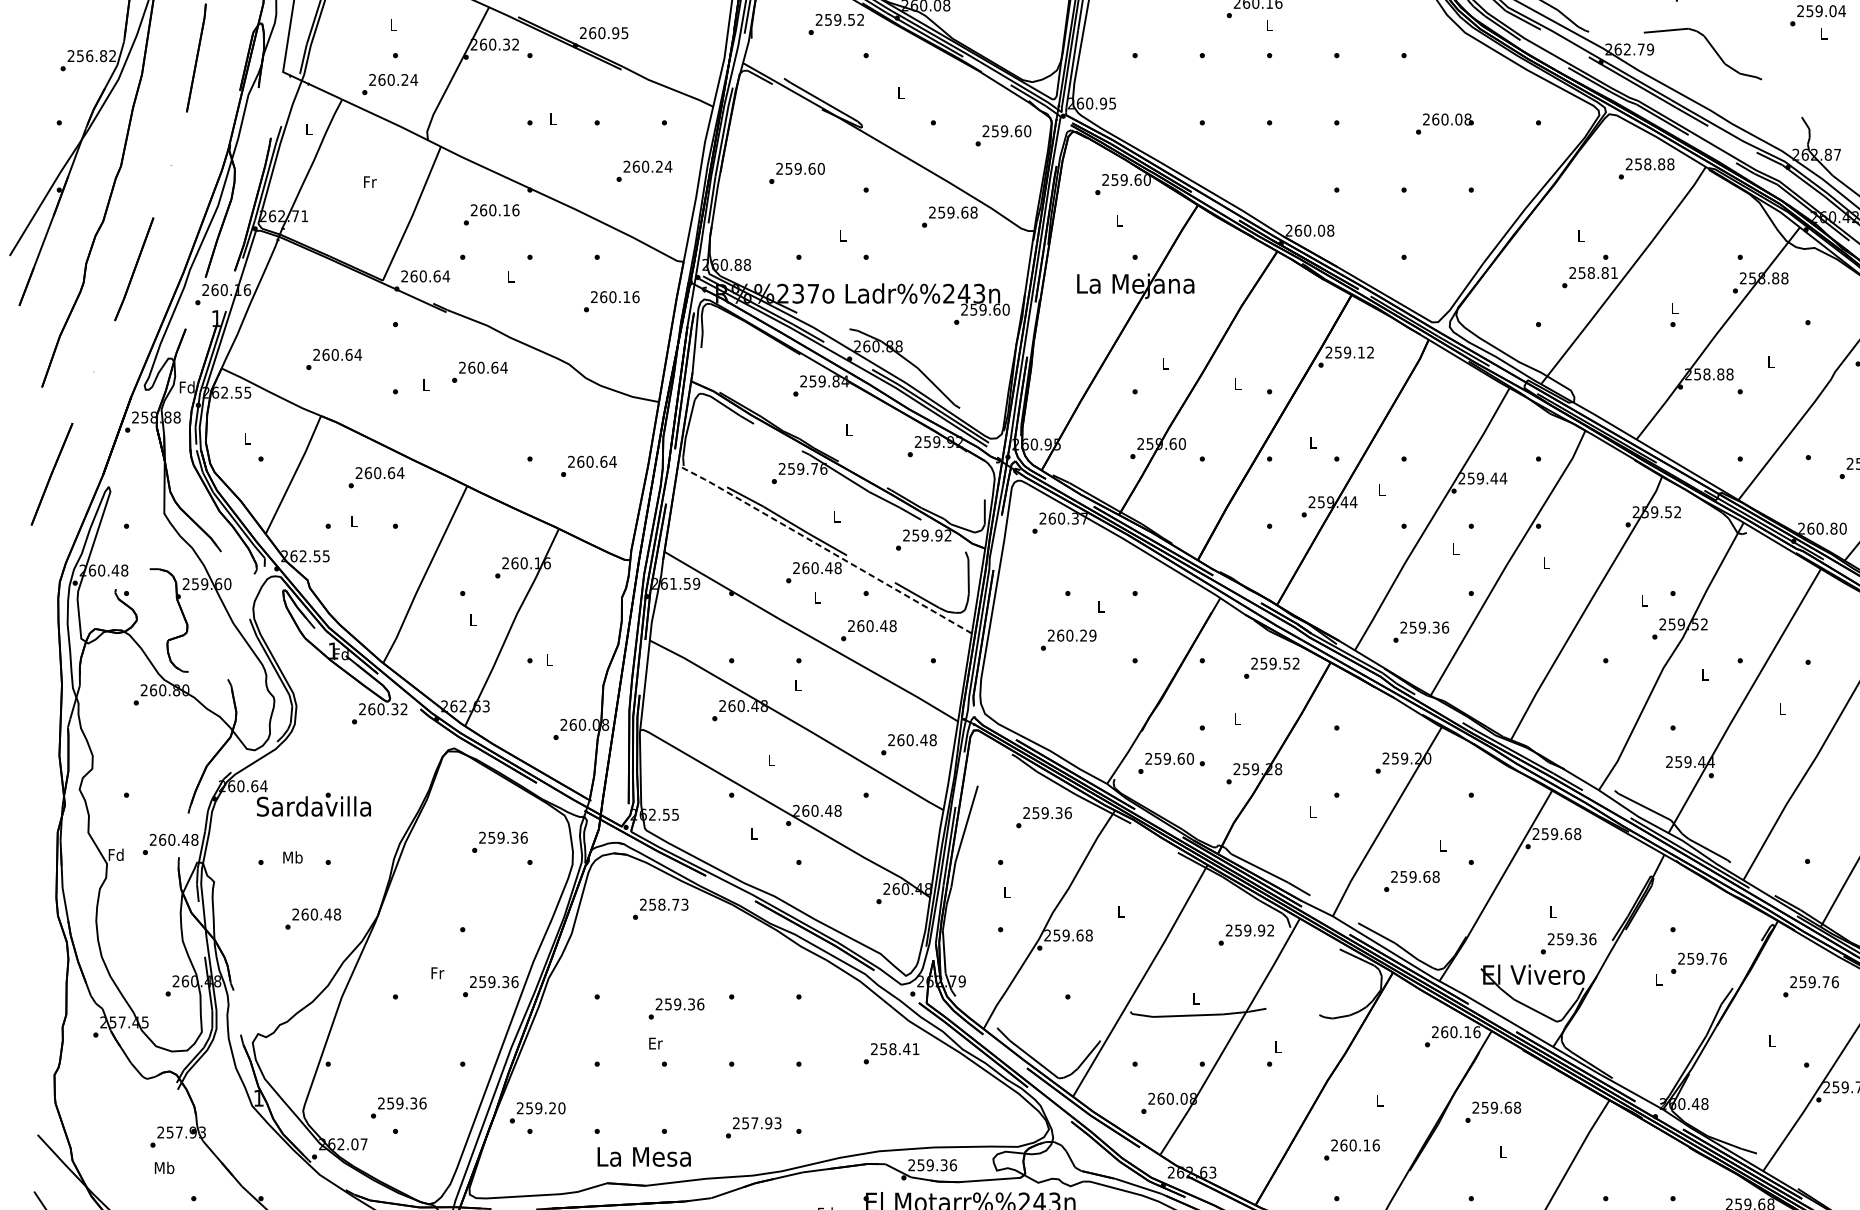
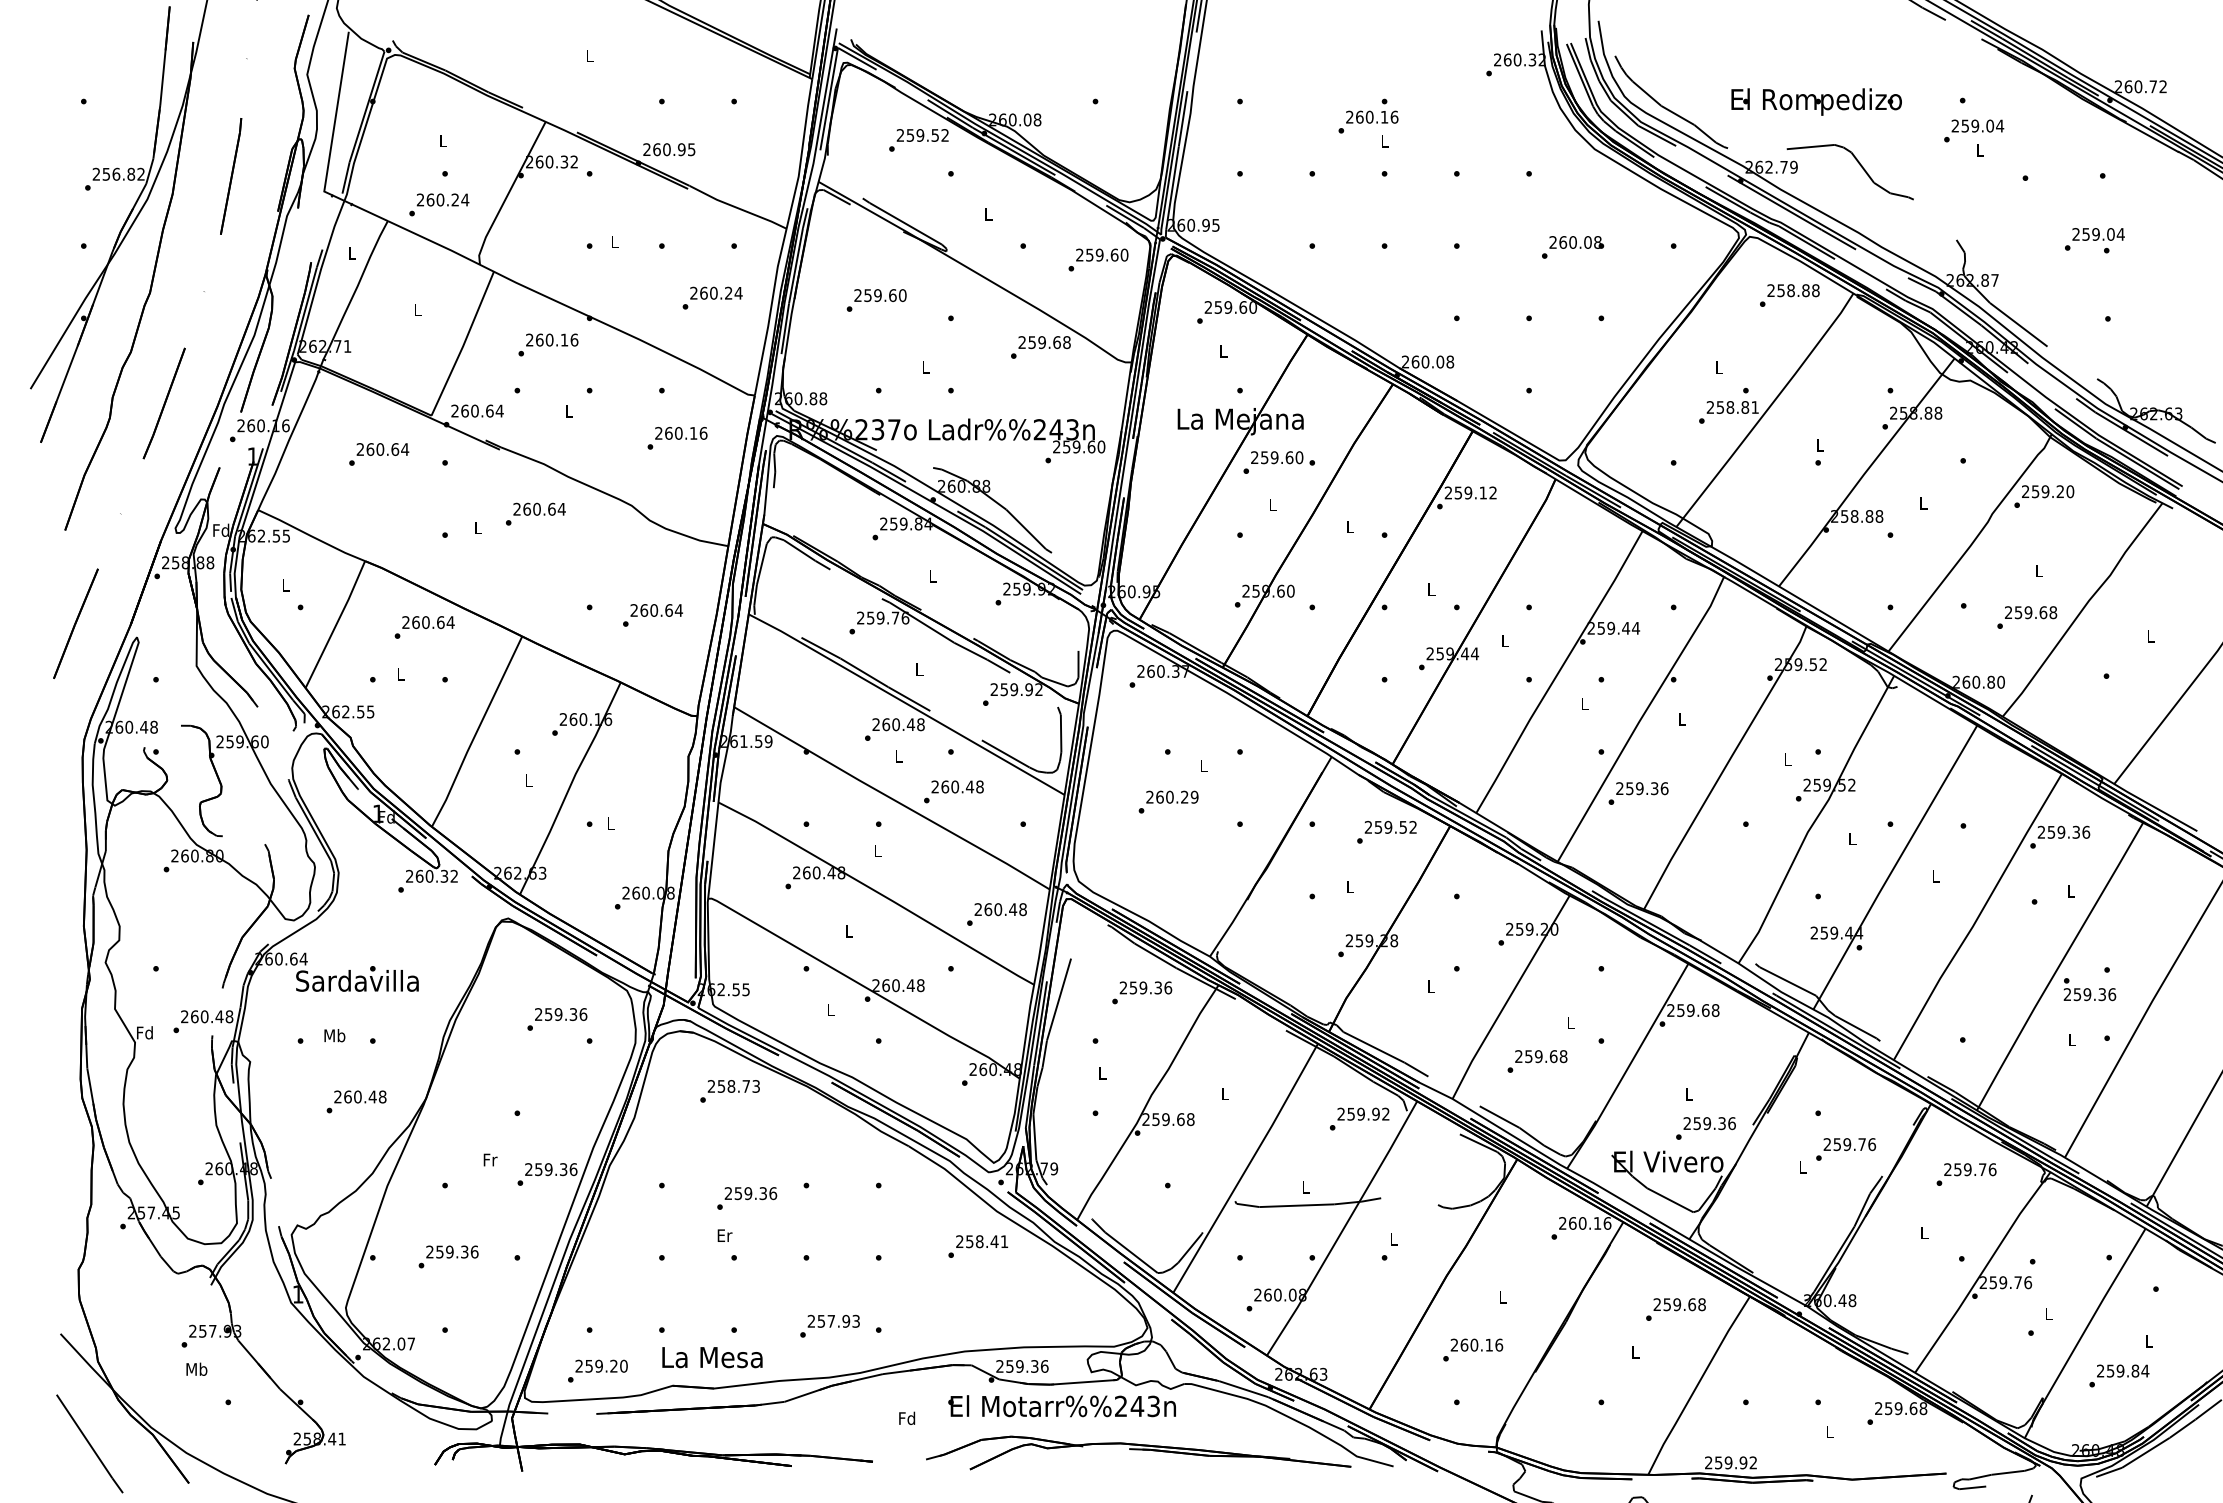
text: (370, 181) -> (418, 309), Fr -> L
text: (334, 359) -> (379, 454), moved
line: (824, 548) -> (906, 703), dashed -> solid
text: (1421, 632) -> (1638, 793), moved
text: (1170, 763) -> (1278, 462), moved
text: (398, 1107) -> (448, 1256), moved
text: (537, 1112) -> (597, 1370), moved
text: (1492, 1112) -> (1675, 1309), moved

